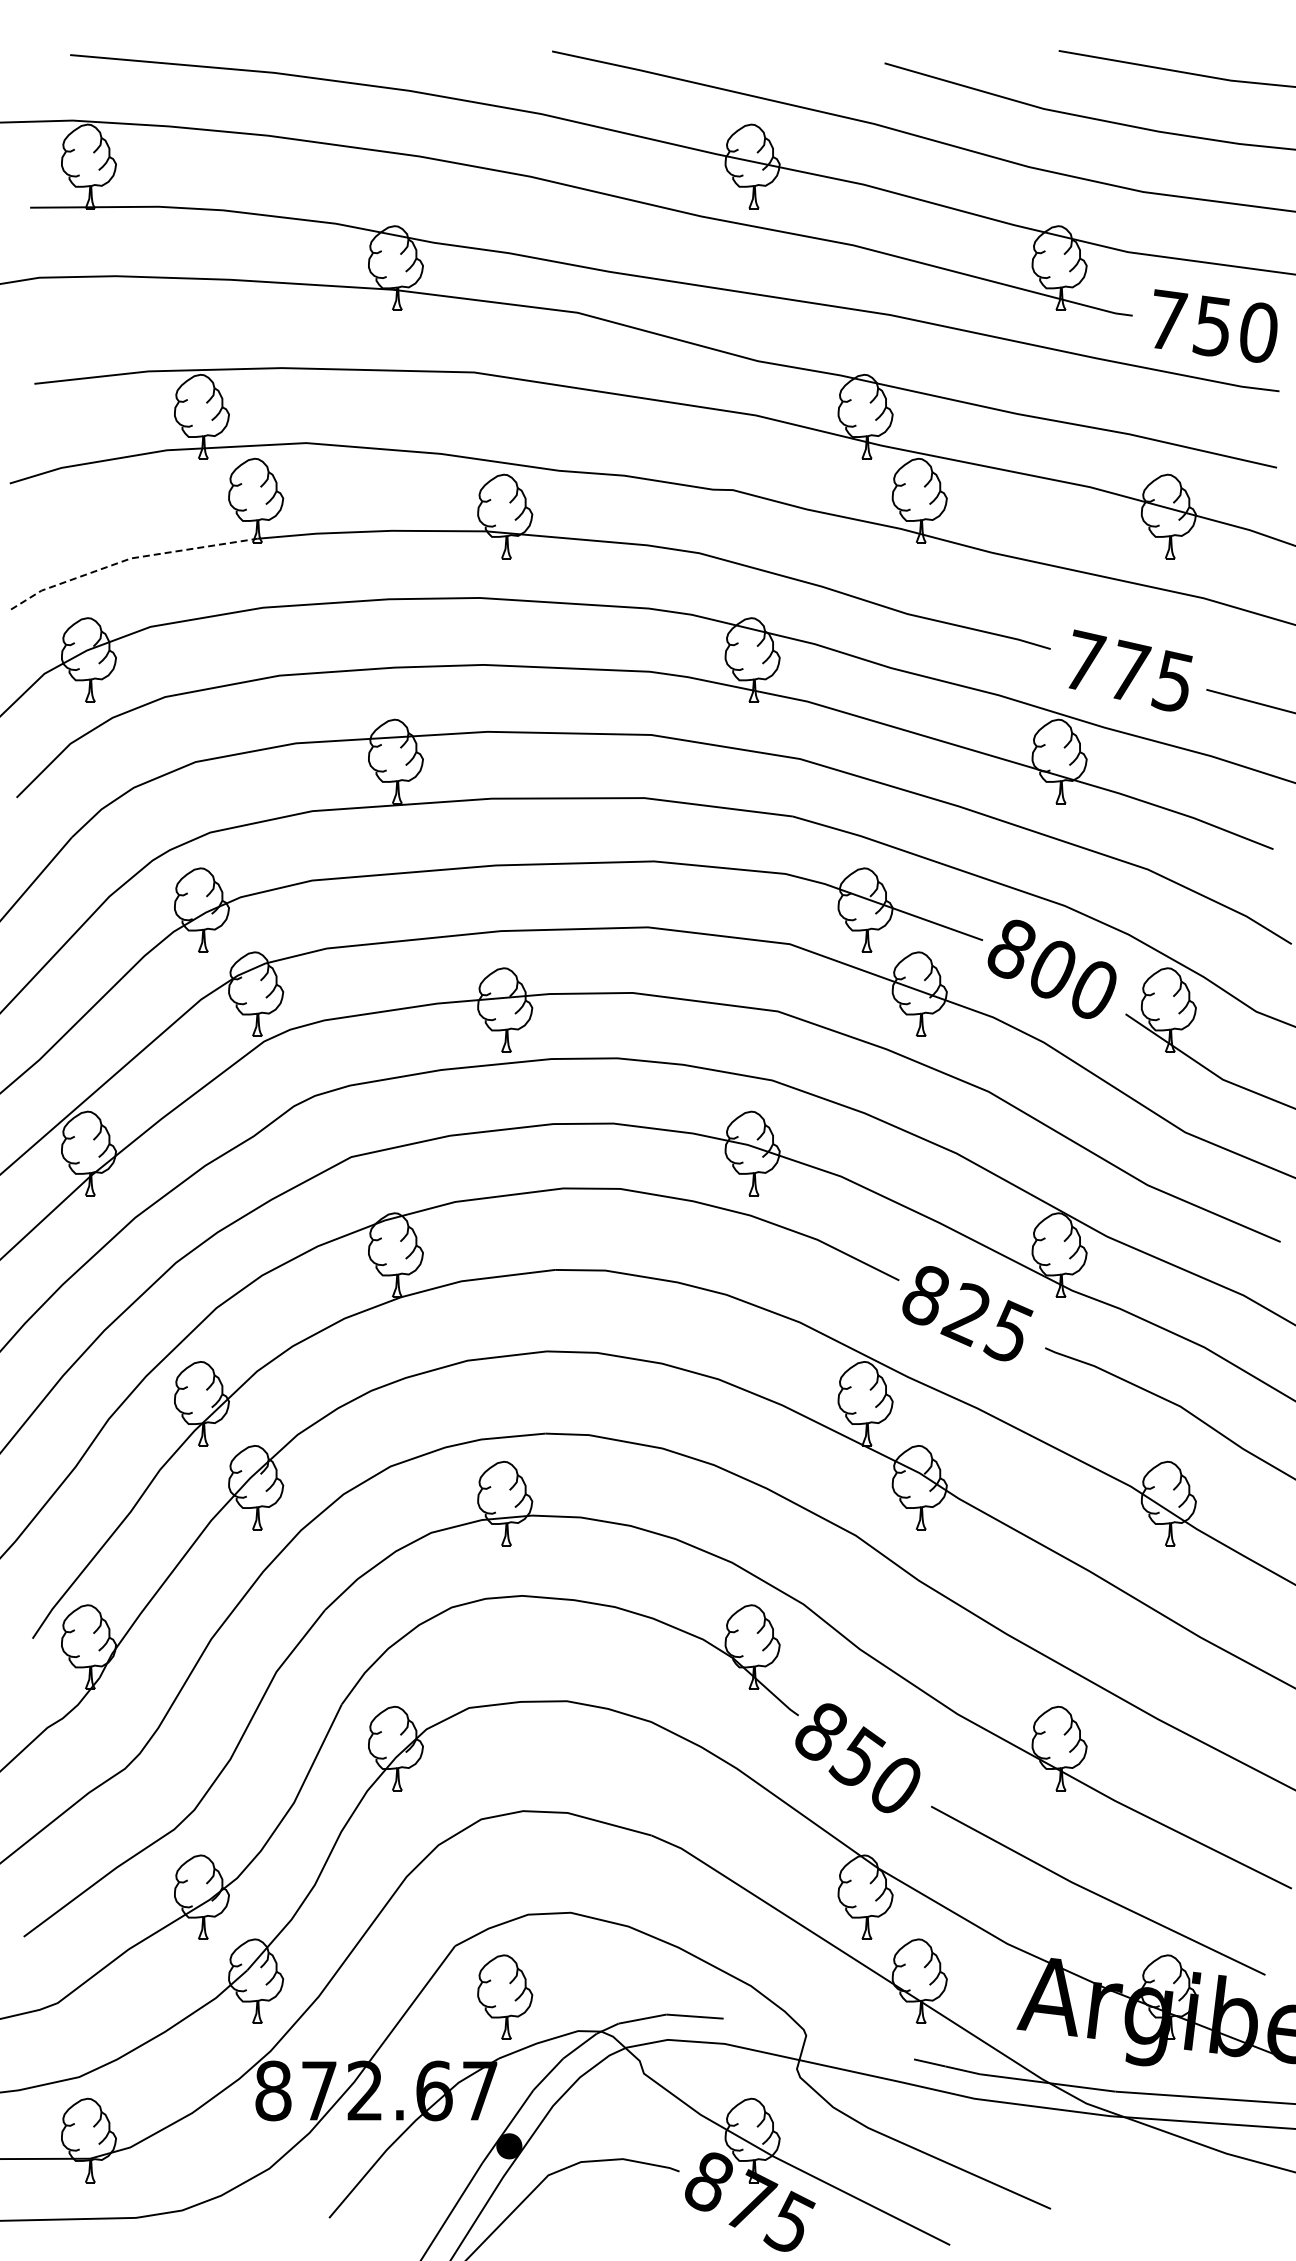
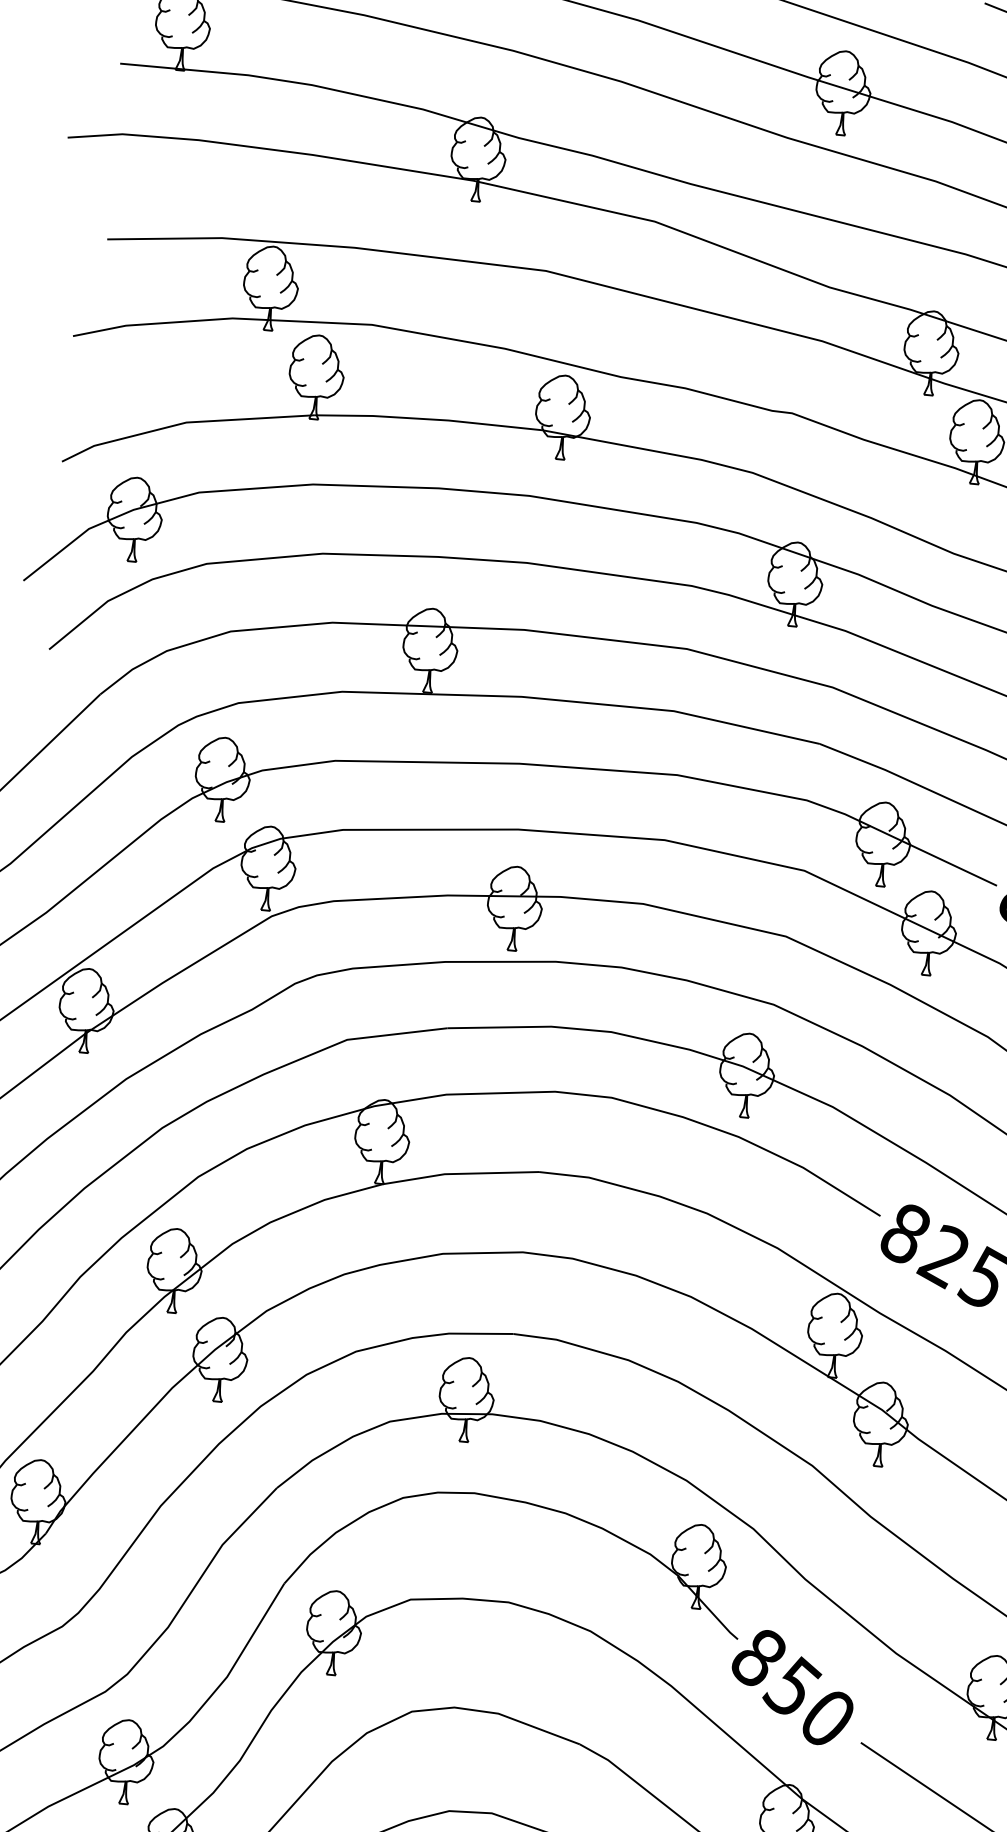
line: (129, 559) -> (184, 423), dashed -> solid

